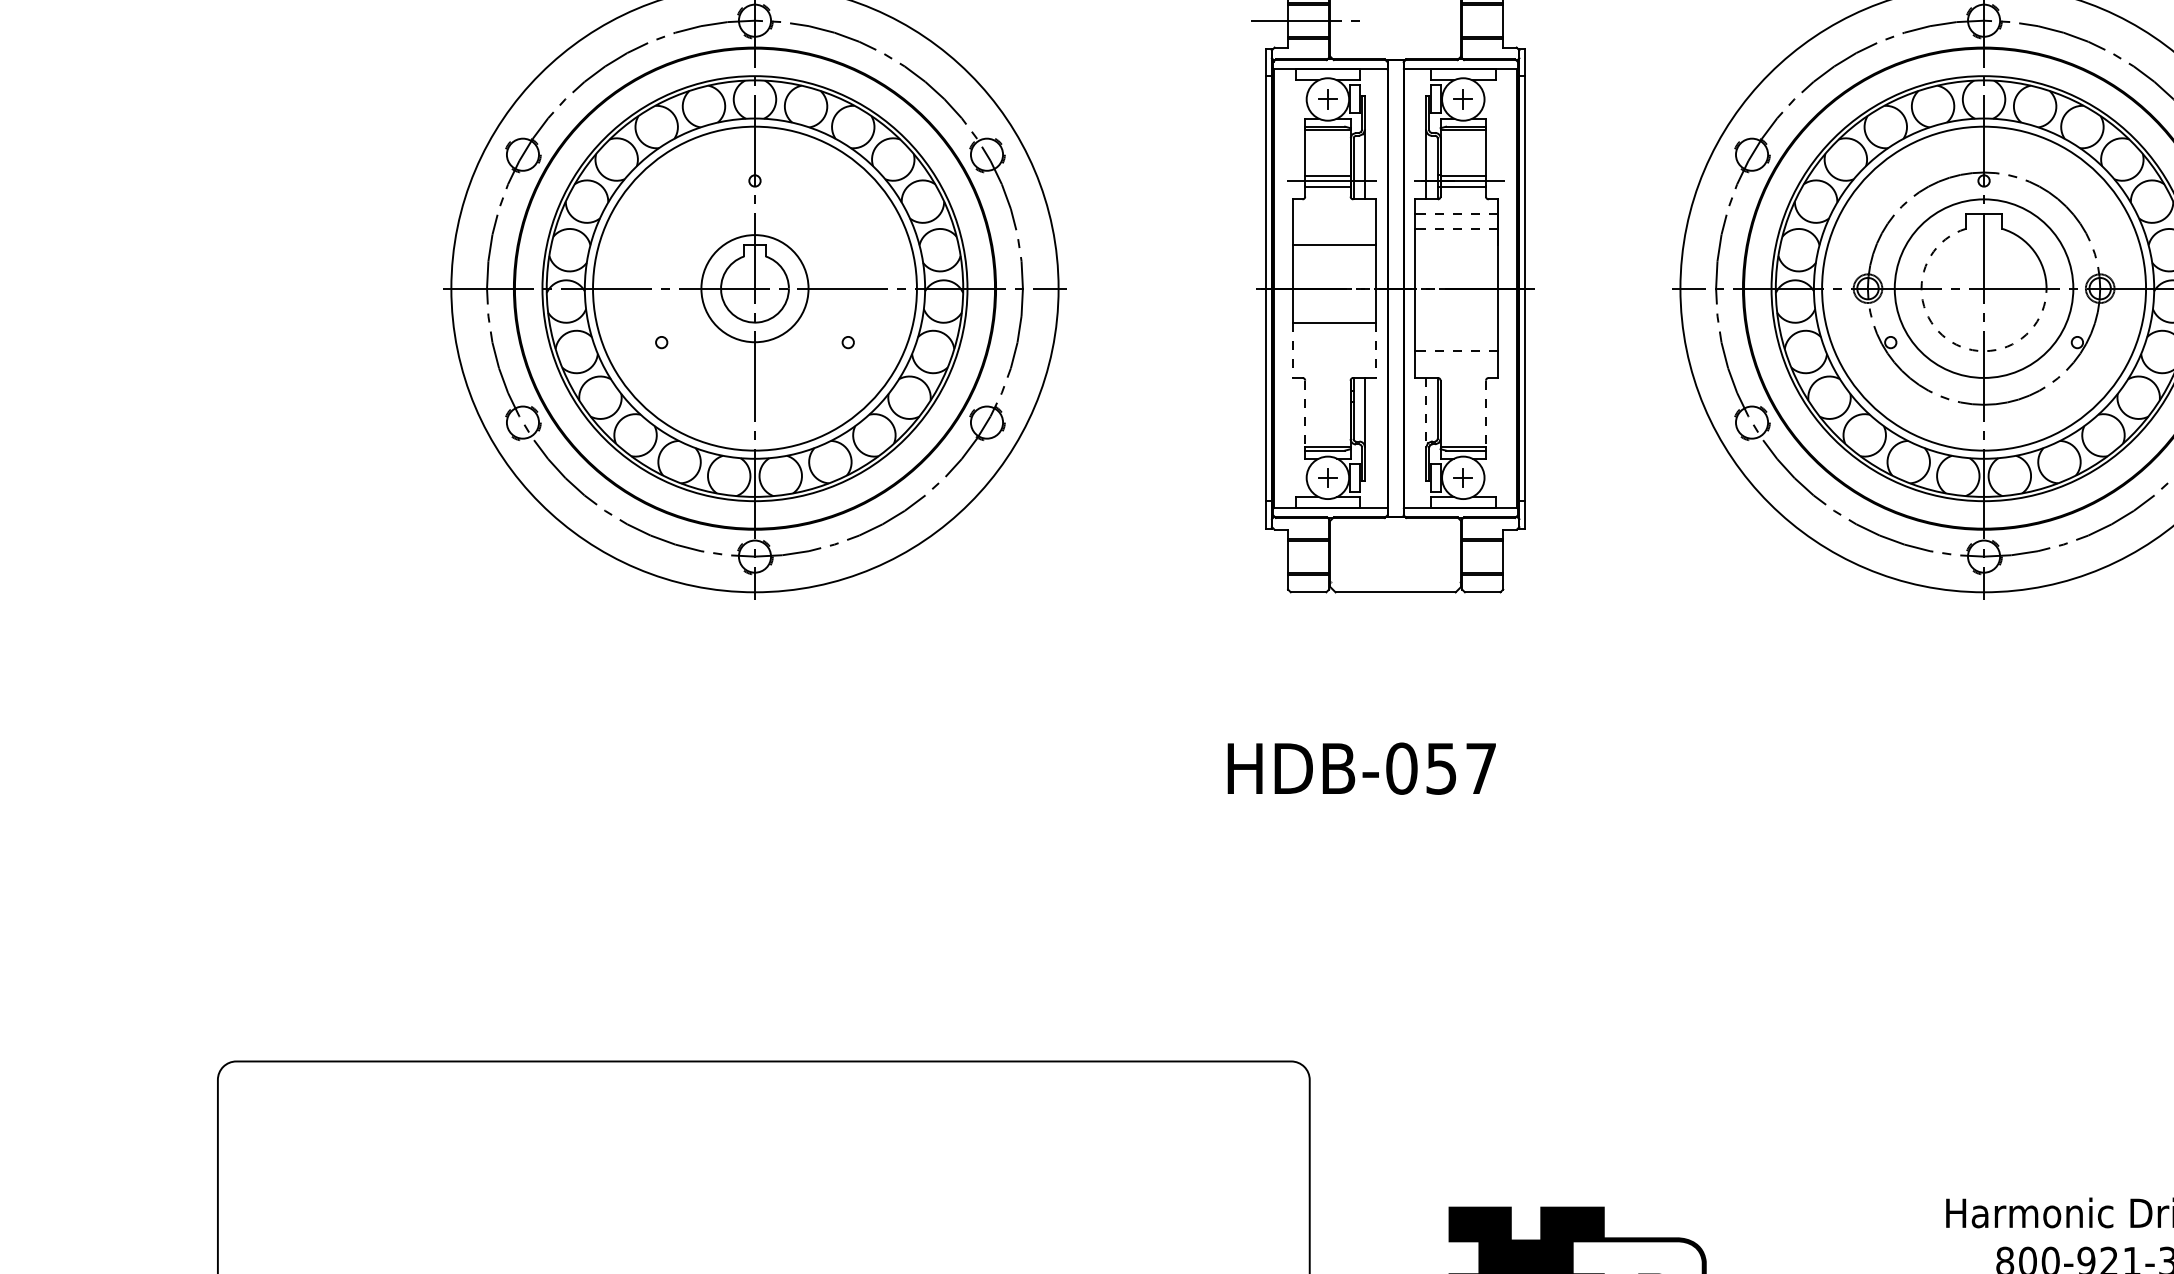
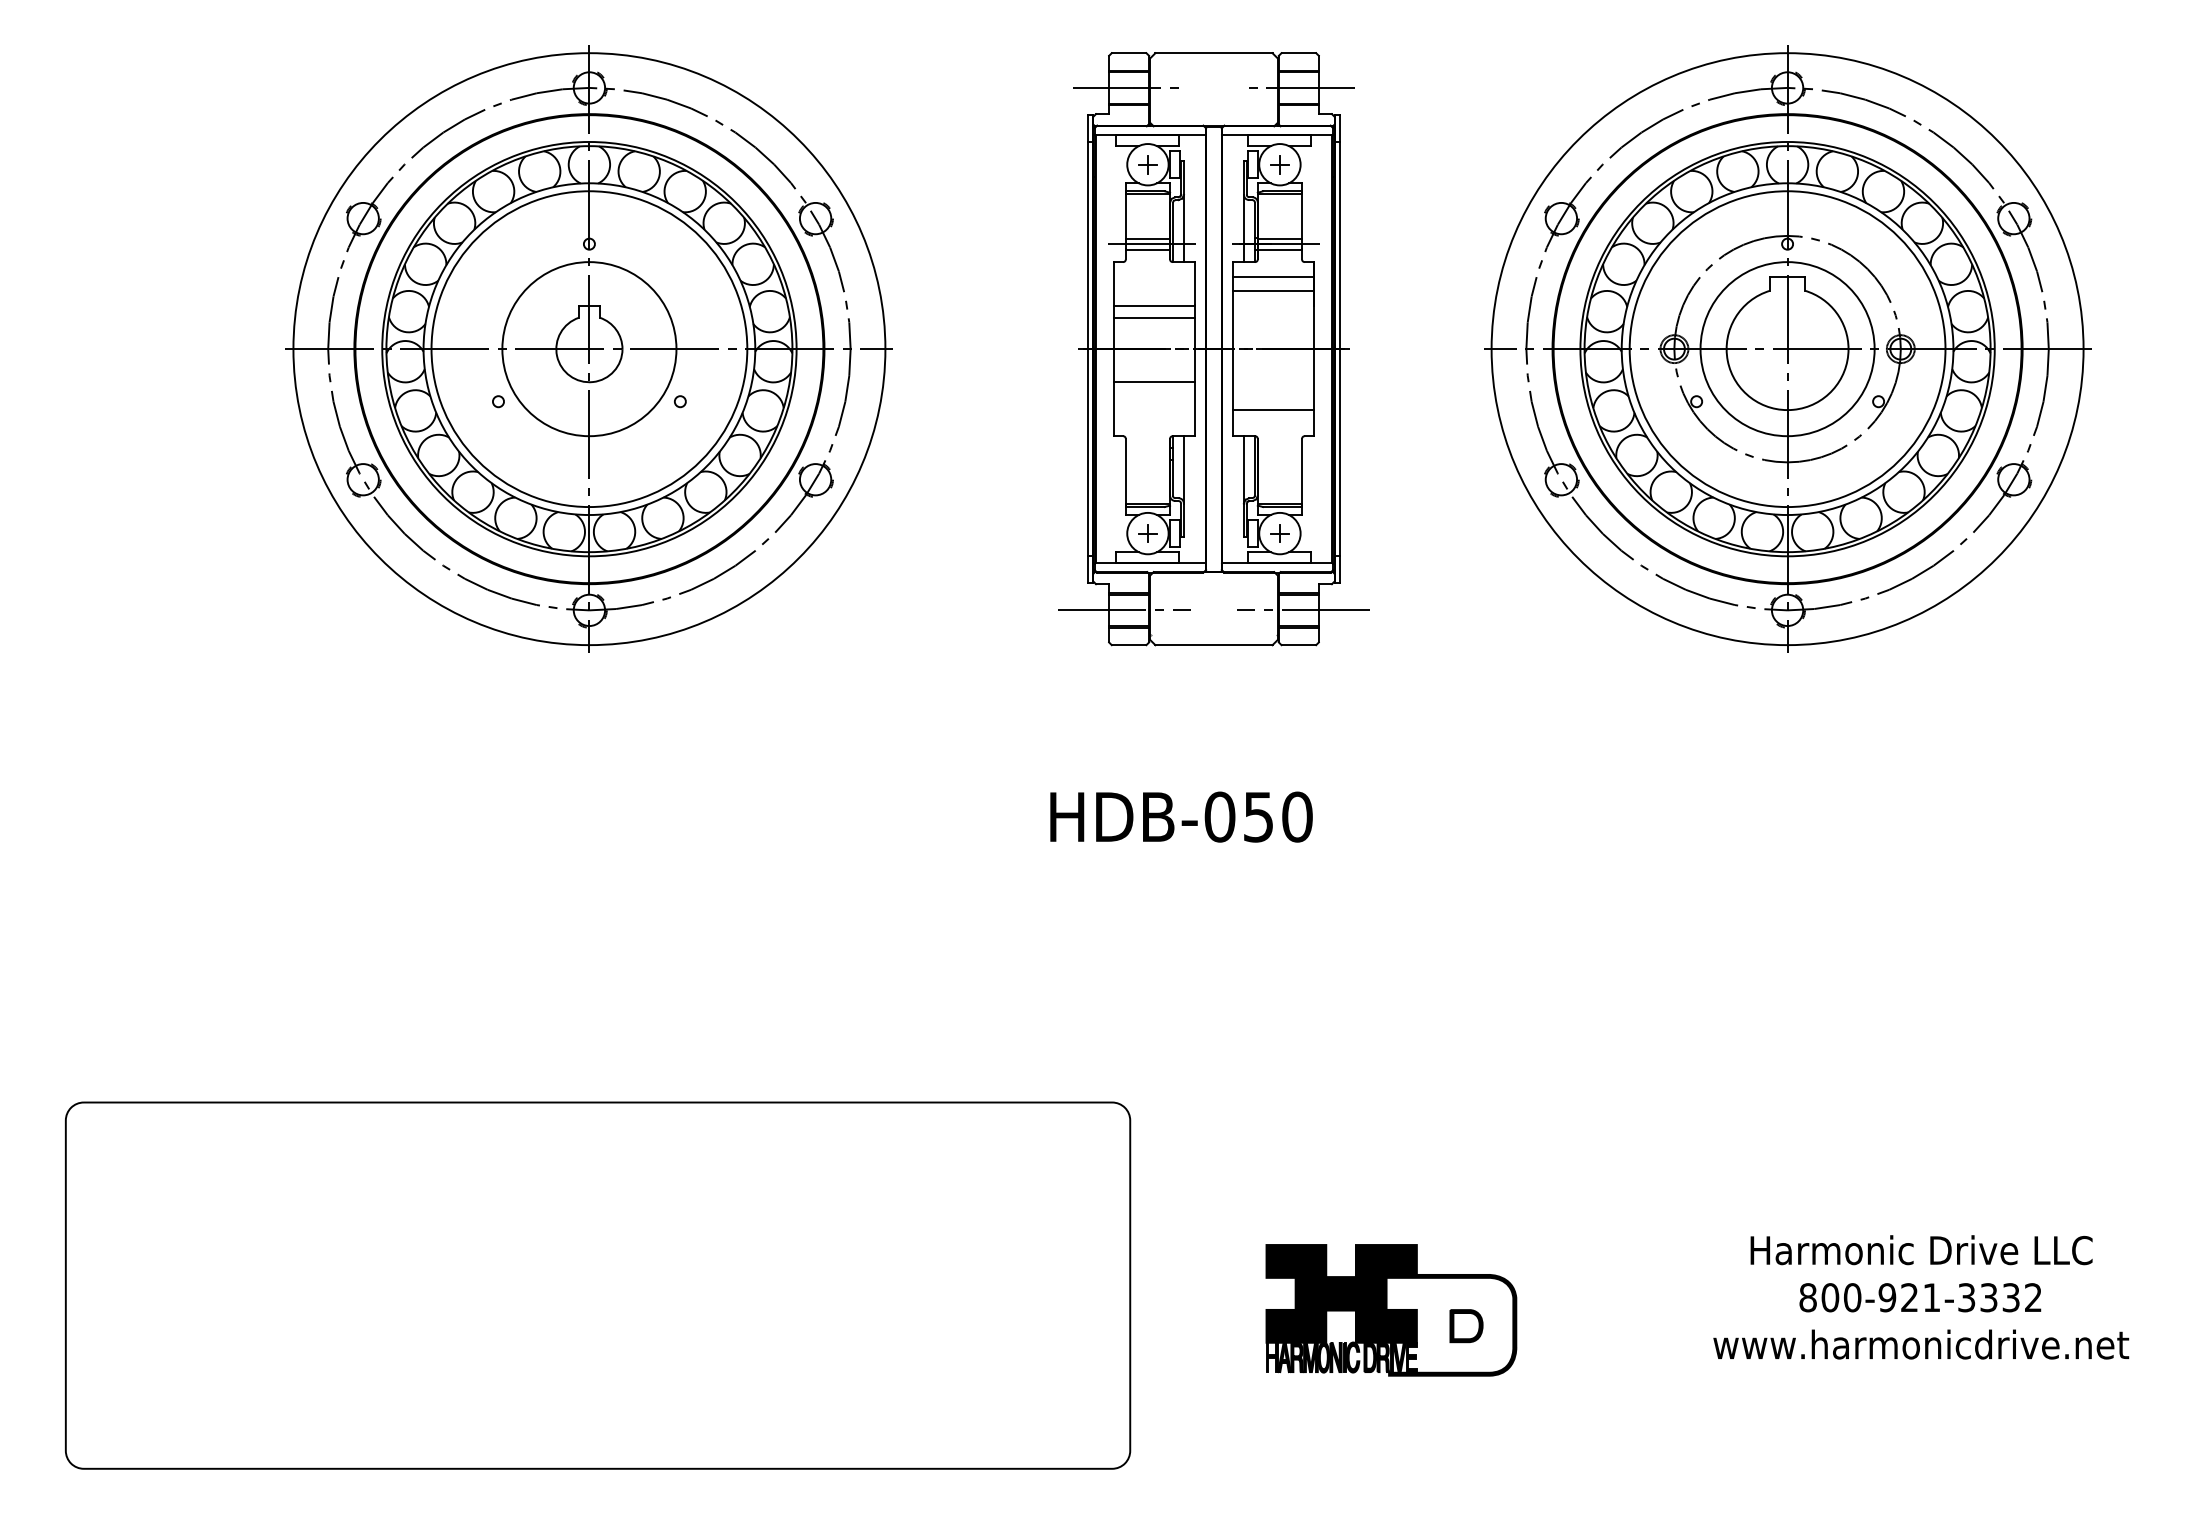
line: (1482, 20) -> (1298, 87), added
line: (1456, 214) -> (1273, 276), dashed -> solid
line: (1456, 228) -> (1273, 290), dashed -> solid
line: (1333, 256) -> (1153, 317), added
circle: (755, 289) -> (589, 349), size x1.67
arc: (1947, 339) -> (1751, 398), dashed -> solid
line: (1292, 350) -> (1113, 409), dashed -> solid
line: (1375, 350) -> (1194, 409), dashed -> solid
line: (1456, 351) -> (1273, 410), dashed -> solid
line: (1425, 412) -> (1243, 469), dashed -> solid
line: (1304, 416) -> (1125, 473), dashed -> solid
line: (1486, 416) -> (1302, 473), dashed -> solid
line: (1302, 556) -> (1123, 610), added
line: (1487, 556) -> (1303, 610), added
text: (1481, 768) -> (1297, 816), HDB-057 -> HDB-050

